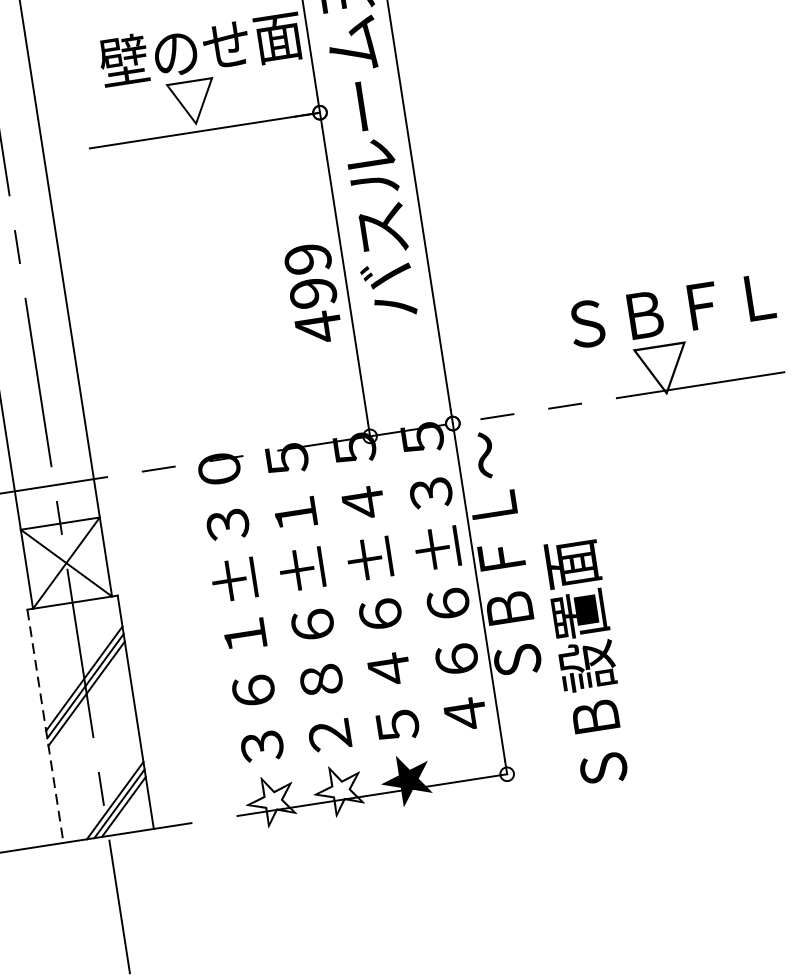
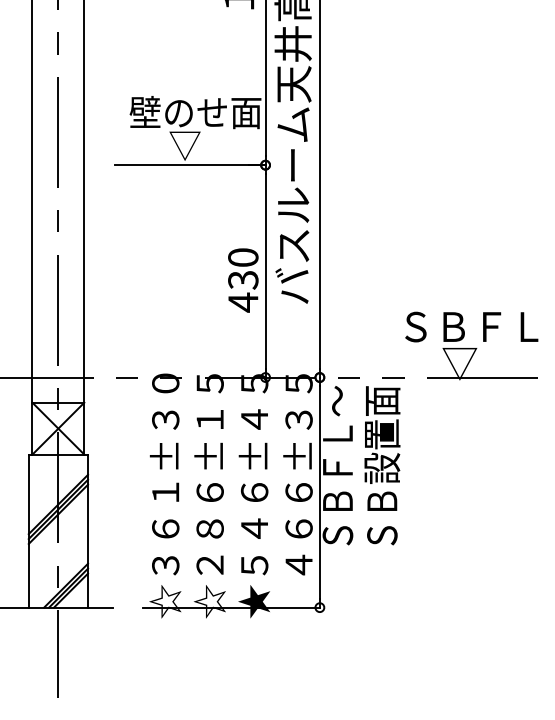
text: (310, 275) -> (243, 268), 499 -> 430
text: (587, 661) -> (382, 465), moved
line: (45, 726) -> (28, 531), dashed -> solid

